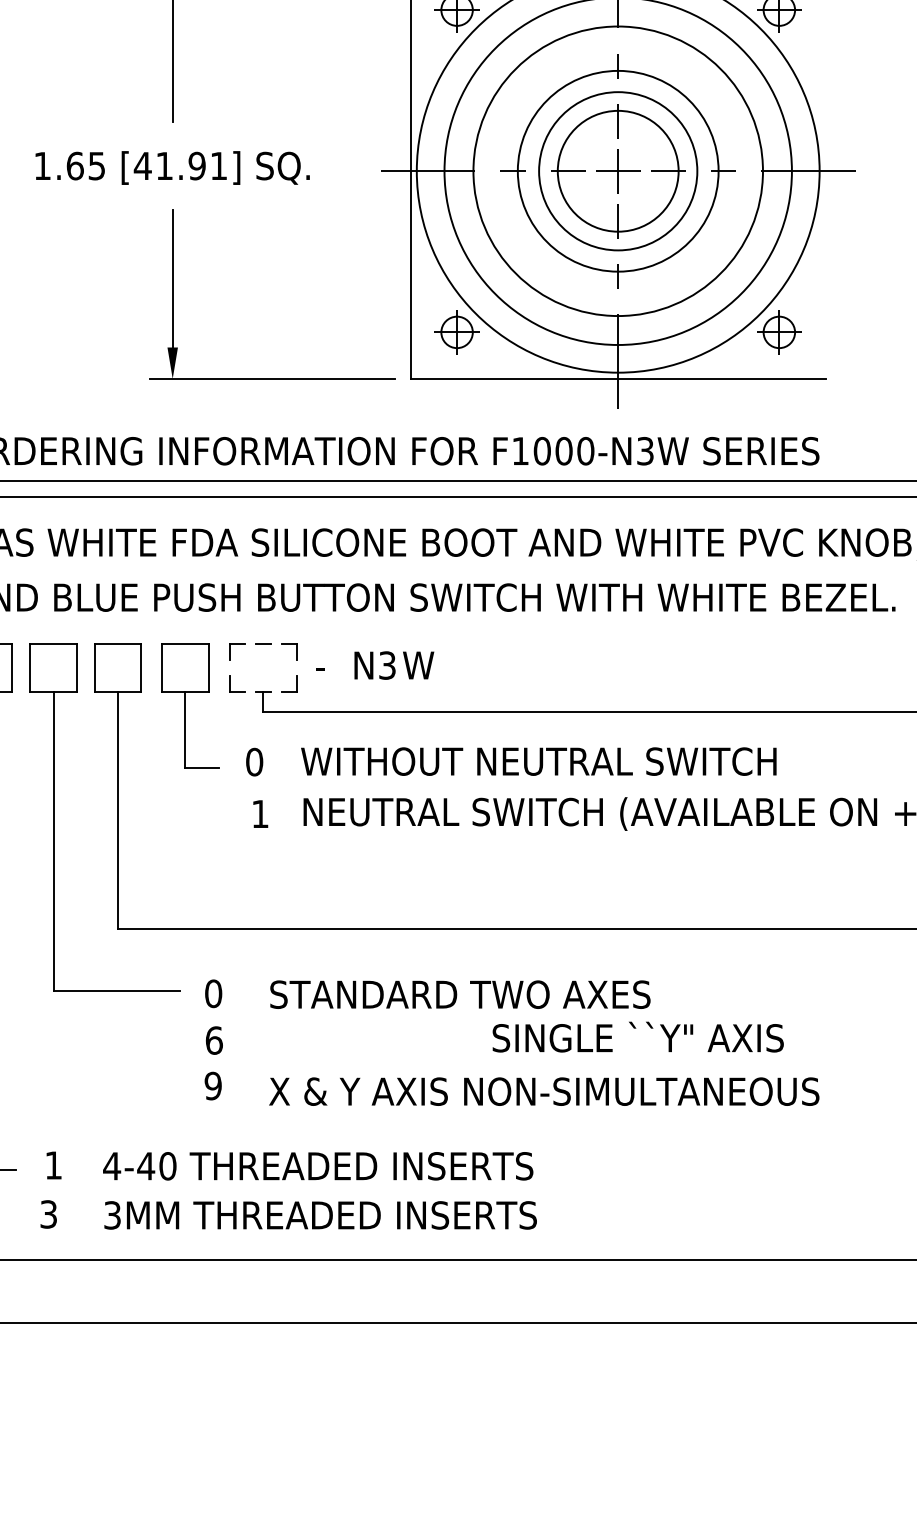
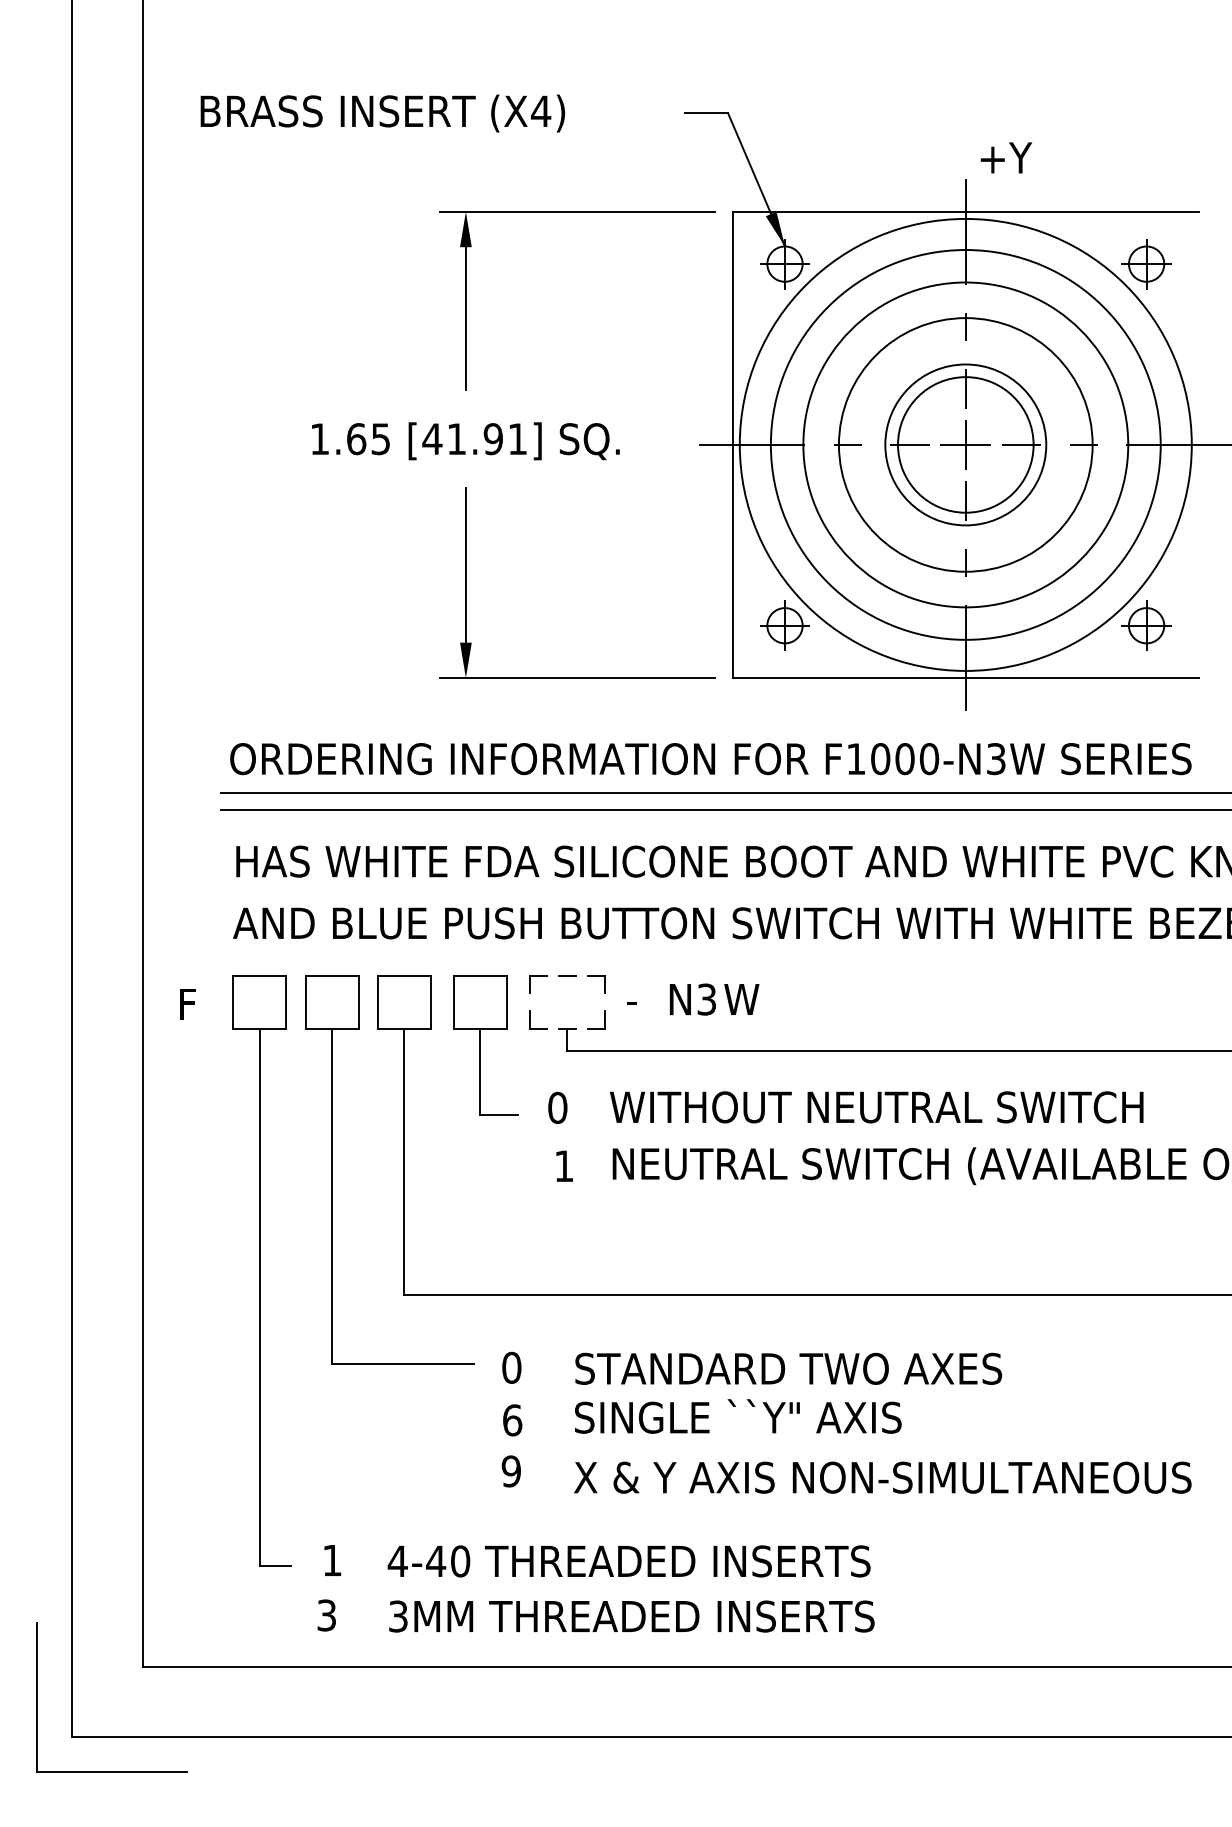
circle: (617, 170) -> (965, 444), size x0.71
circle: (617, 170) -> (965, 444), size x1.43
text: (638, 1037) -> (738, 1416), moved

